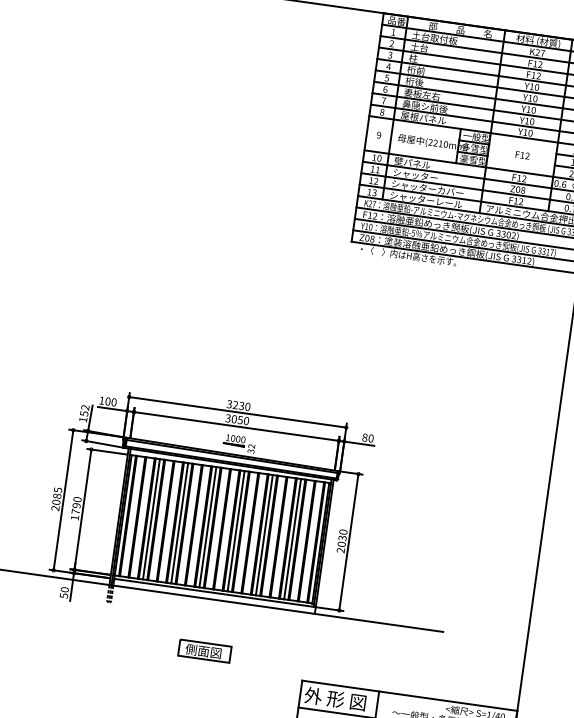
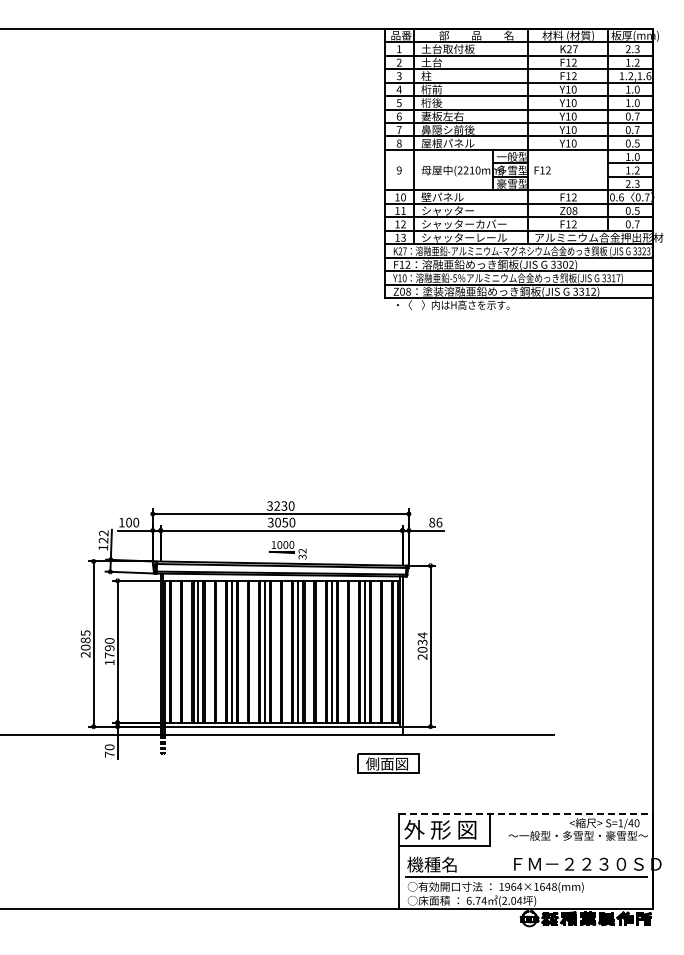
text: (522, 155) -> (542, 170), moved
text: (84, 413) -> (103, 540), 152 -> 122
text: (371, 438) -> (439, 522), 80 -> 86
text: (343, 532) -> (422, 635), 2030 -> 2034
text: (63, 595) -> (109, 754), 50 -> 70
part: (204, 651) -> (388, 763), moved
line: (410, 695) -> (526, 813), solid -> dashed

